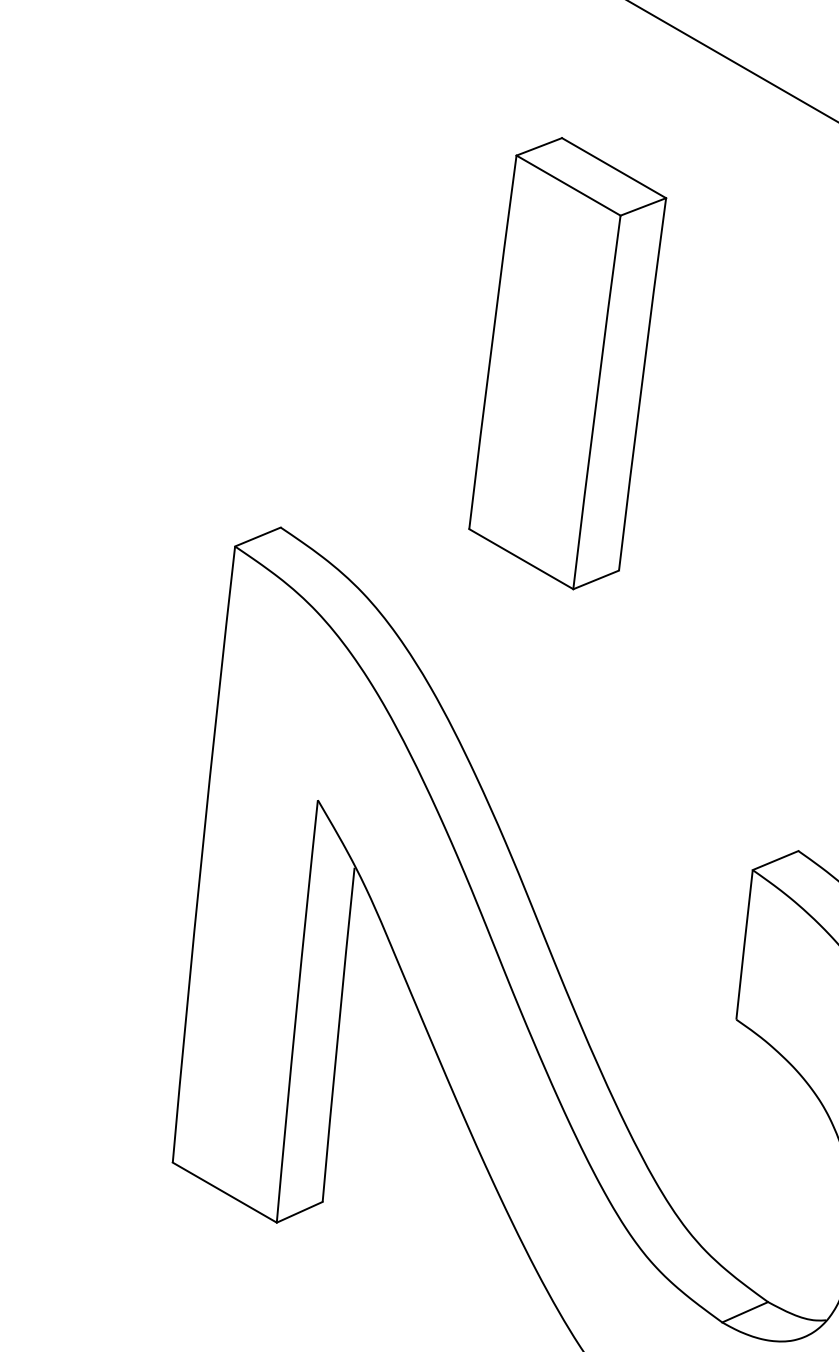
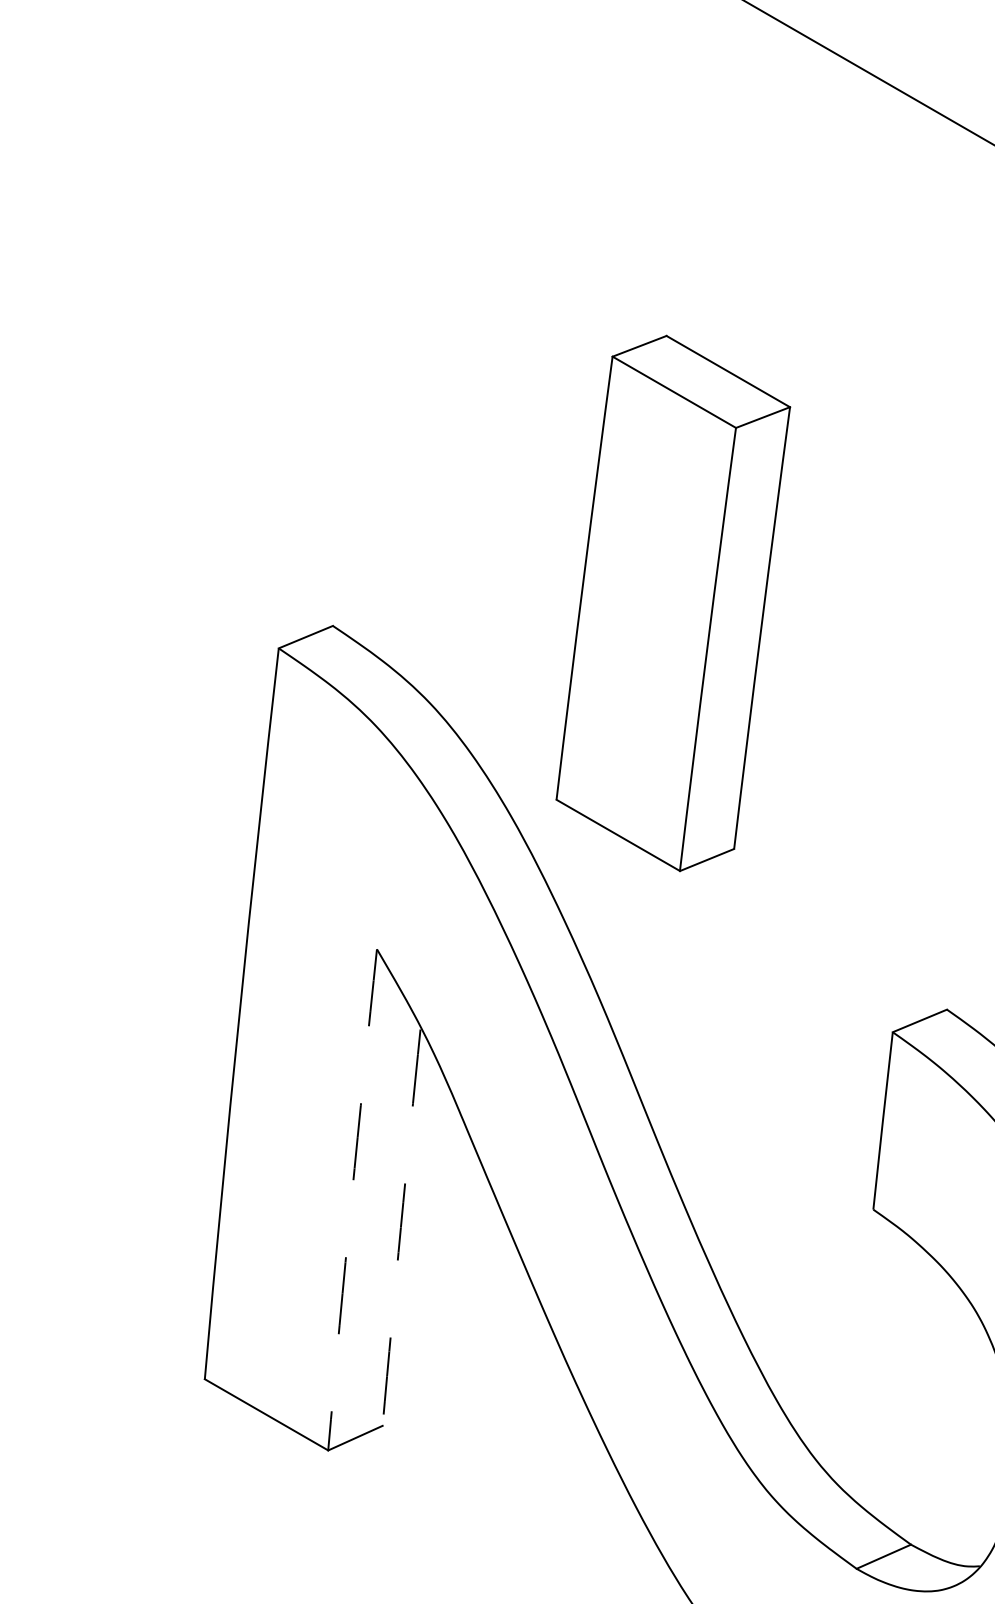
part: (567, 363) -> (673, 603), moved
arc: (296, 1011) -> (351, 1199), solid -> dashed
arc: (338, 1034) -> (401, 1227), solid -> dashed

